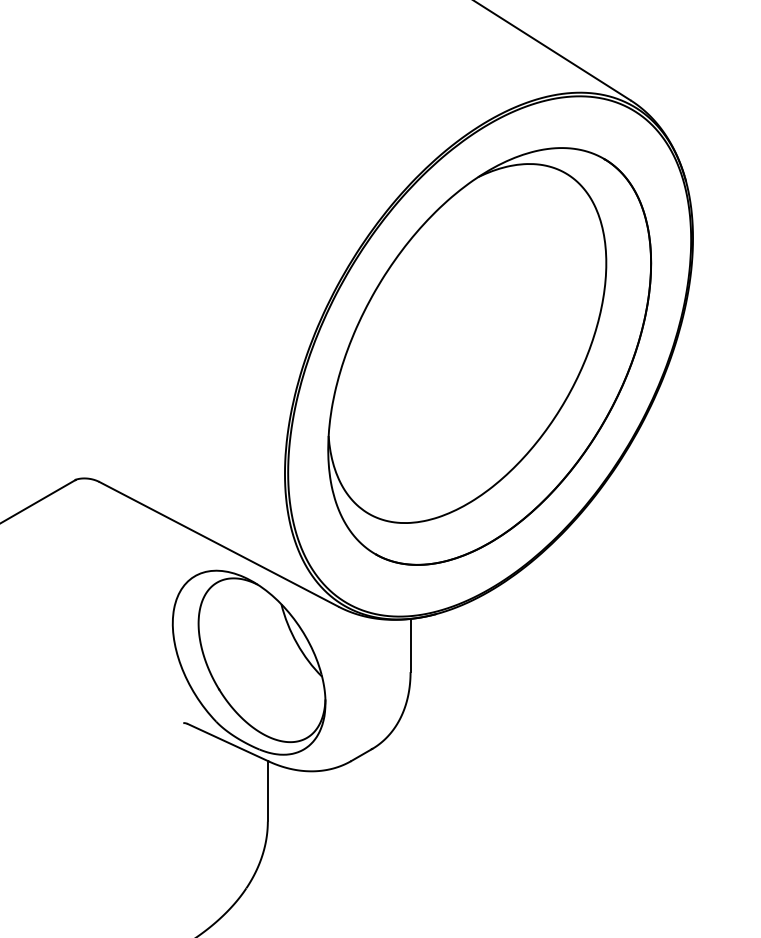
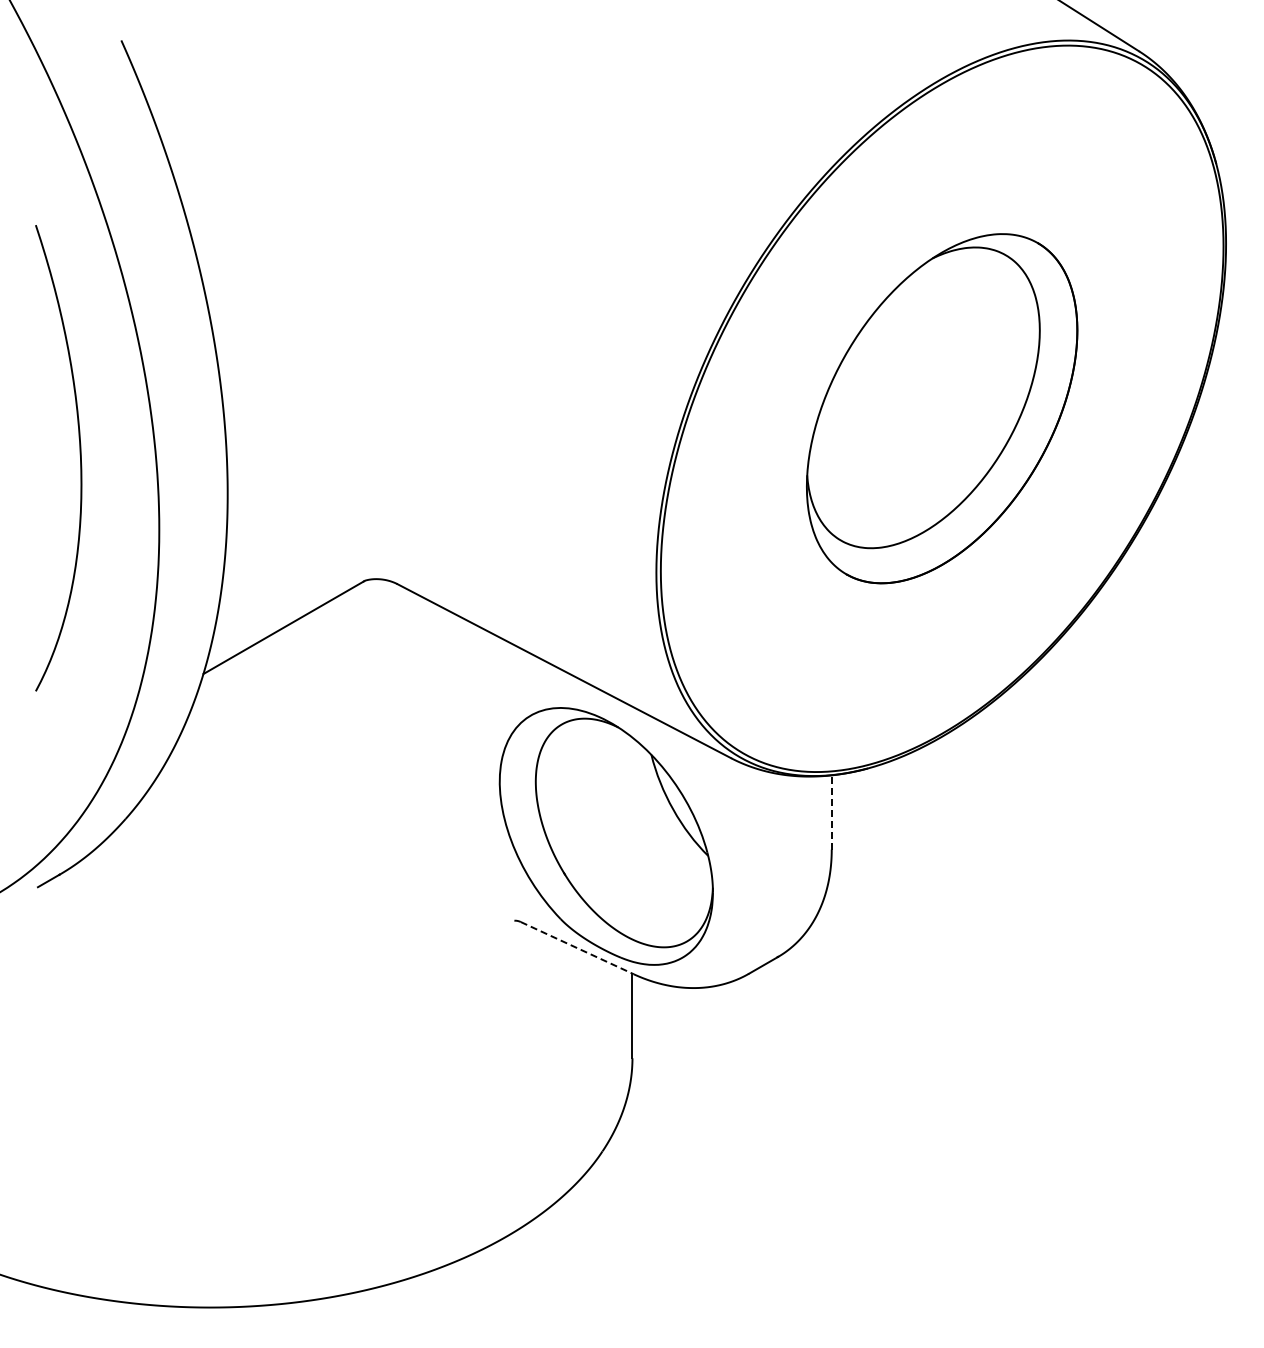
part: (489, 356) -> (941, 408), size x0.6
line: (410, 644) -> (831, 811), solid -> dashed
line: (228, 742) -> (577, 948), solid -> dashed

